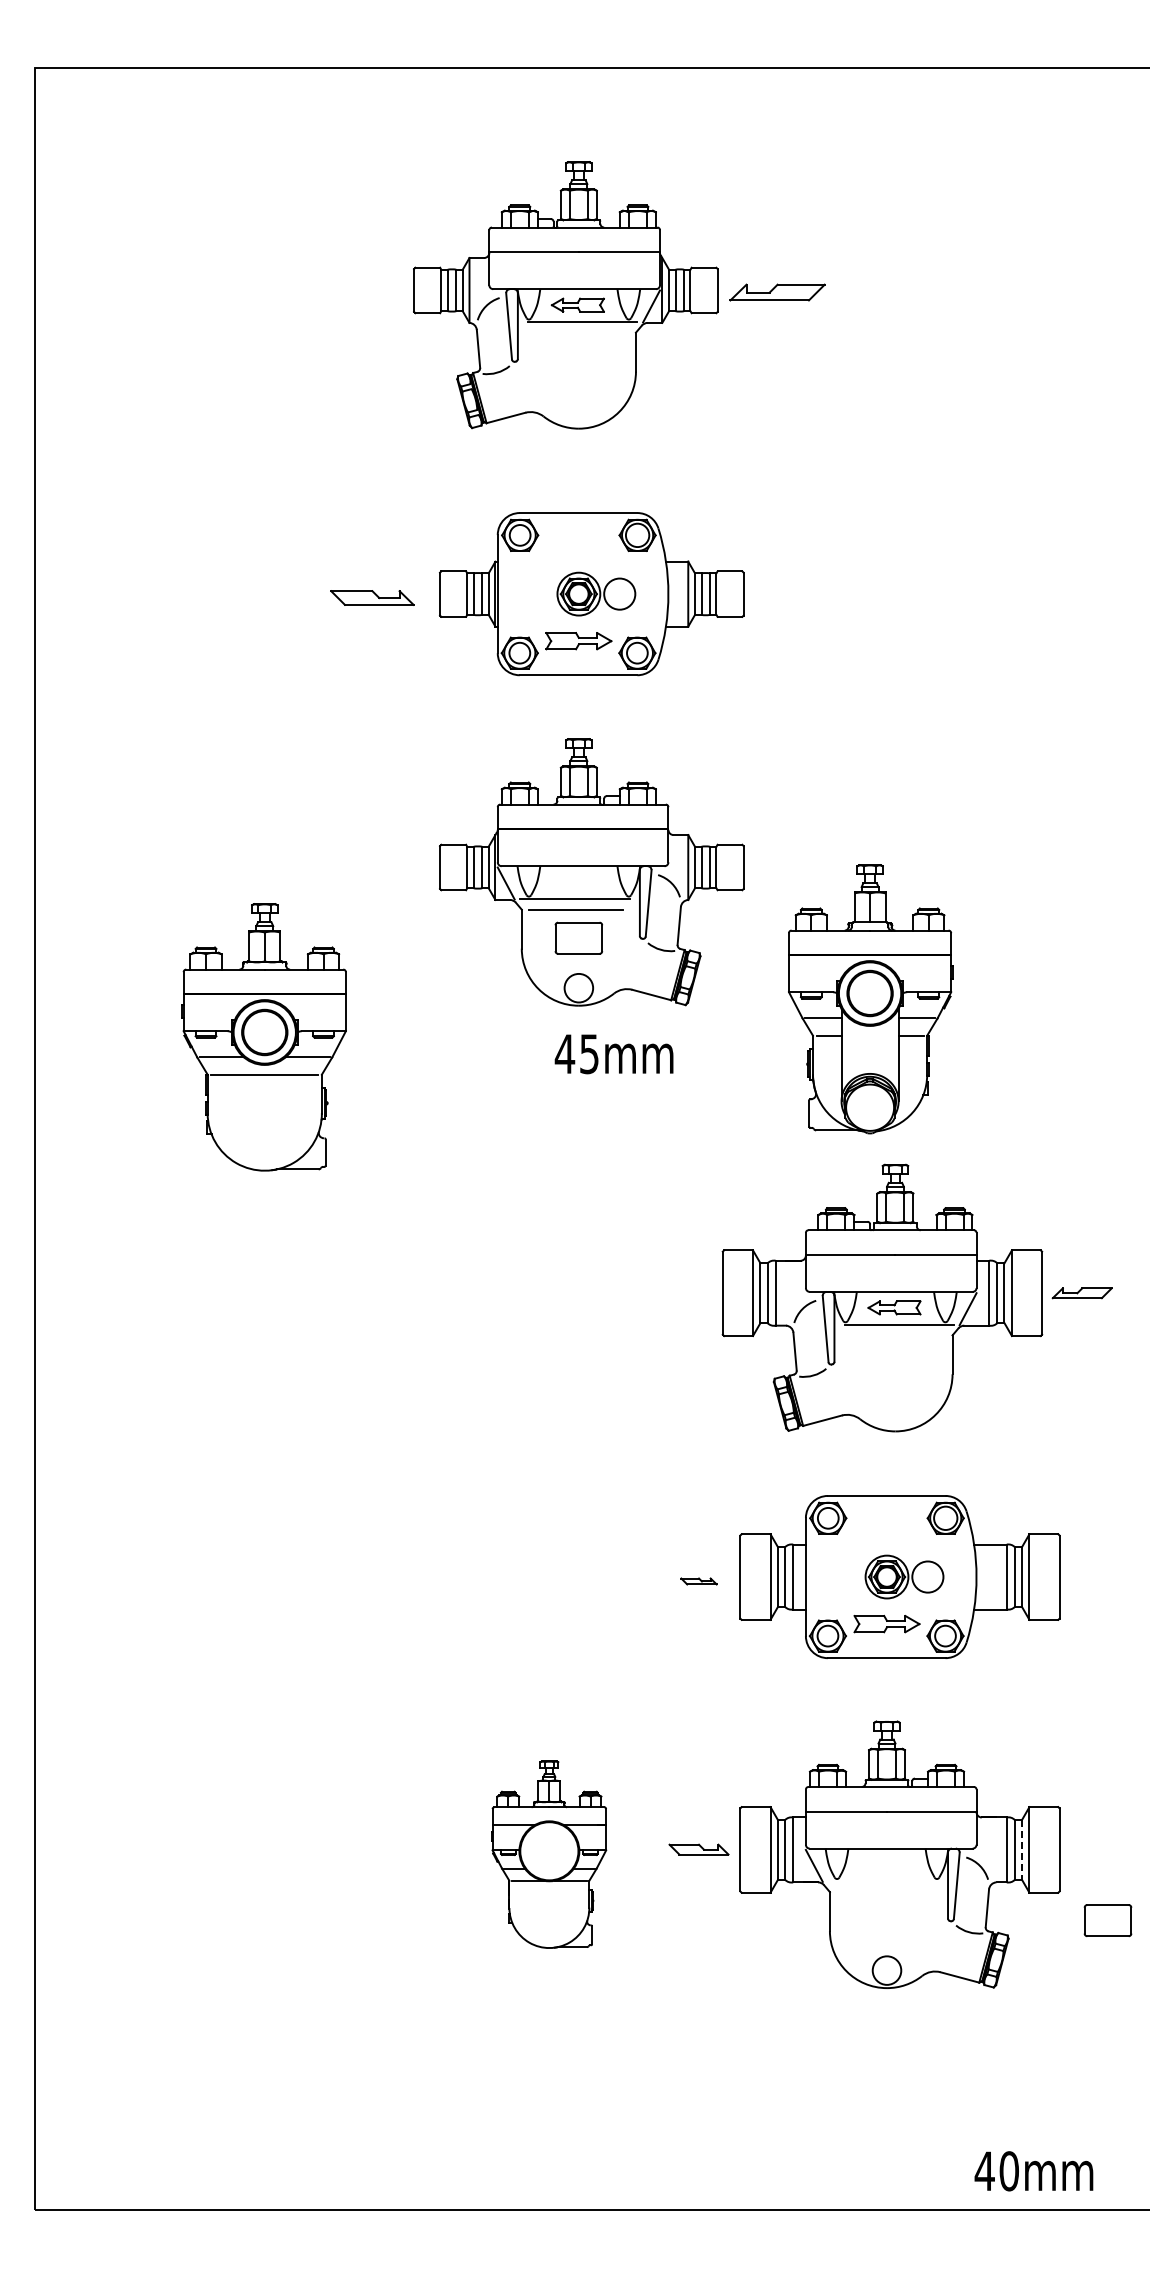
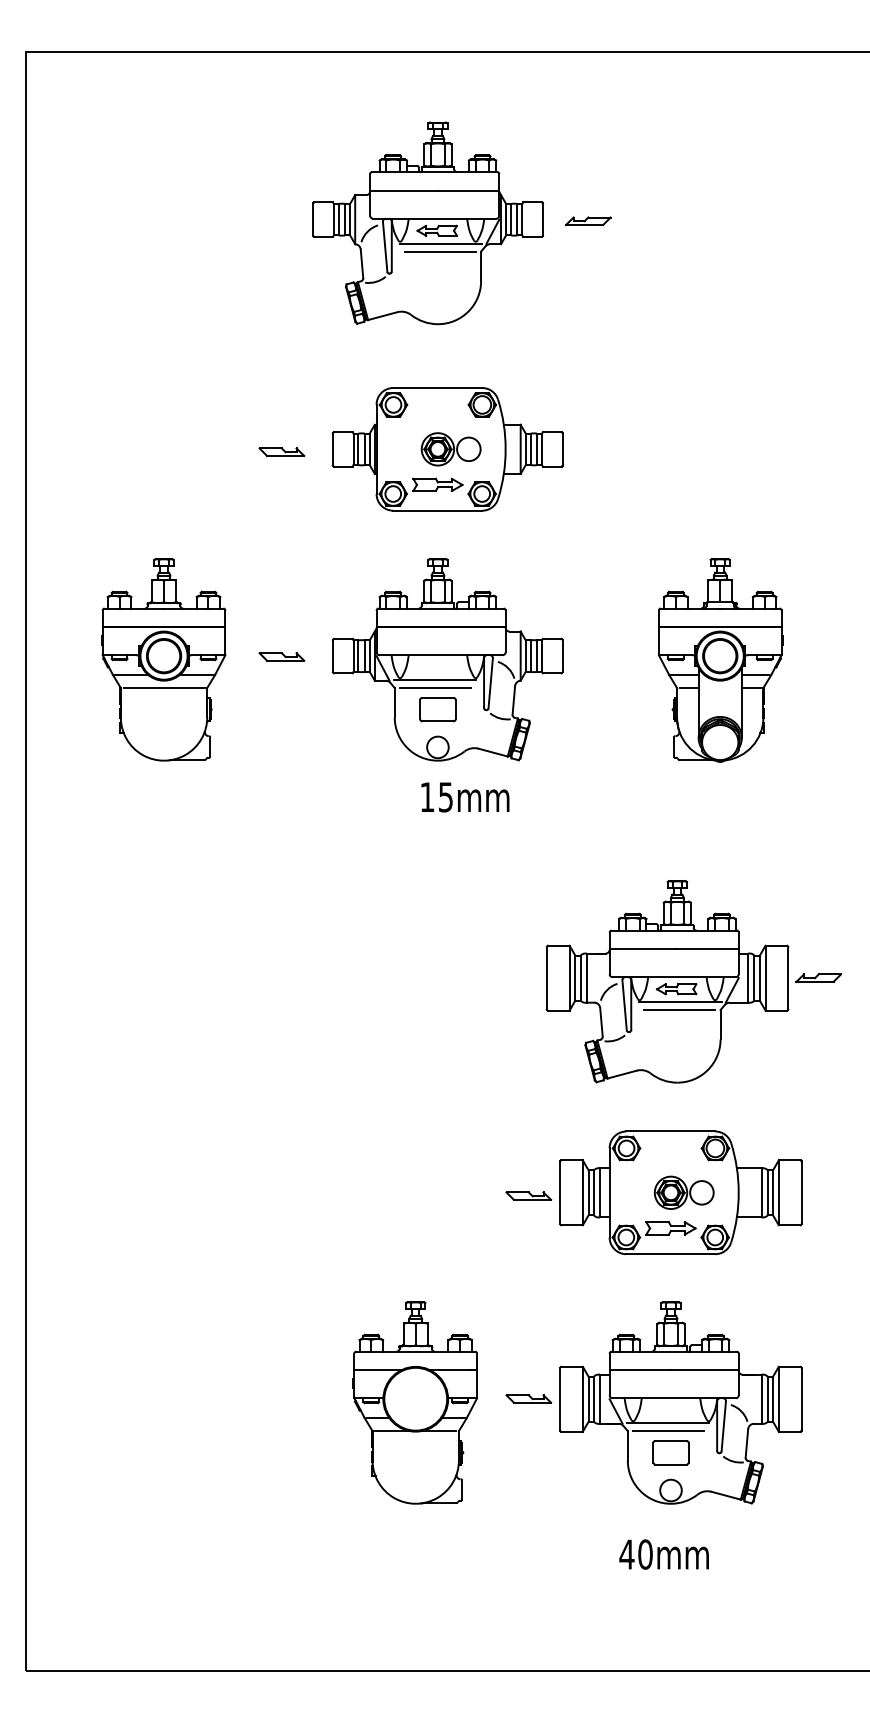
part: (777, 292) -> (588, 221), size x0.62
line: (581, 332) -> (439, 251), added
part: (372, 597) -> (281, 451), size x0.71
part: (372, 868) -> (281, 656), added
part: (870, 999) -> (720, 660), moved
part: (263, 1037) -> (163, 659), moved
text: (564, 1053) -> (427, 796), 45mm -> 15mm
line: (898, 1335) -> (679, 1010), added
part: (698, 1581) -> (528, 1196), size x1.67
line: (1021, 1849) -> (772, 1398), dashed -> solid
part: (548, 1854) -> (414, 1402), size x1.43
line: (882, 1881) -> (667, 1423), added
line: (883, 1892) -> (668, 1431), added
part: (1107, 1920) -> (670, 1452), moved
text: (1033, 2171) -> (663, 1554), moved

